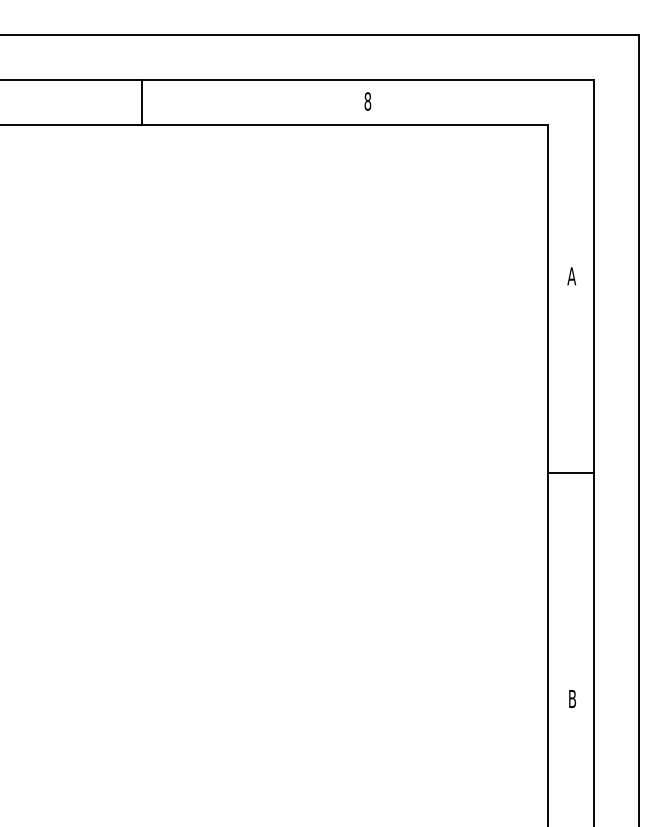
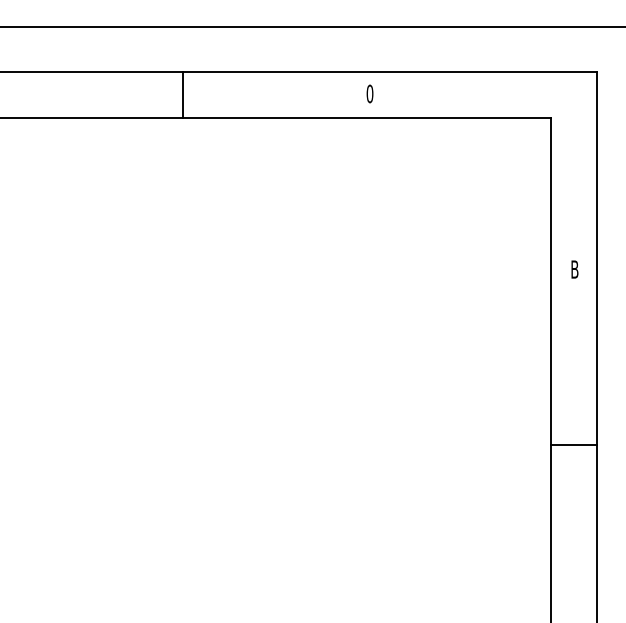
text: (367, 101) -> (369, 93), 8 -> 0
line: (141, 102) -> (182, 94), moved
text: (571, 276) -> (574, 269), A -> B
line: (570, 473) -> (573, 445), moved

